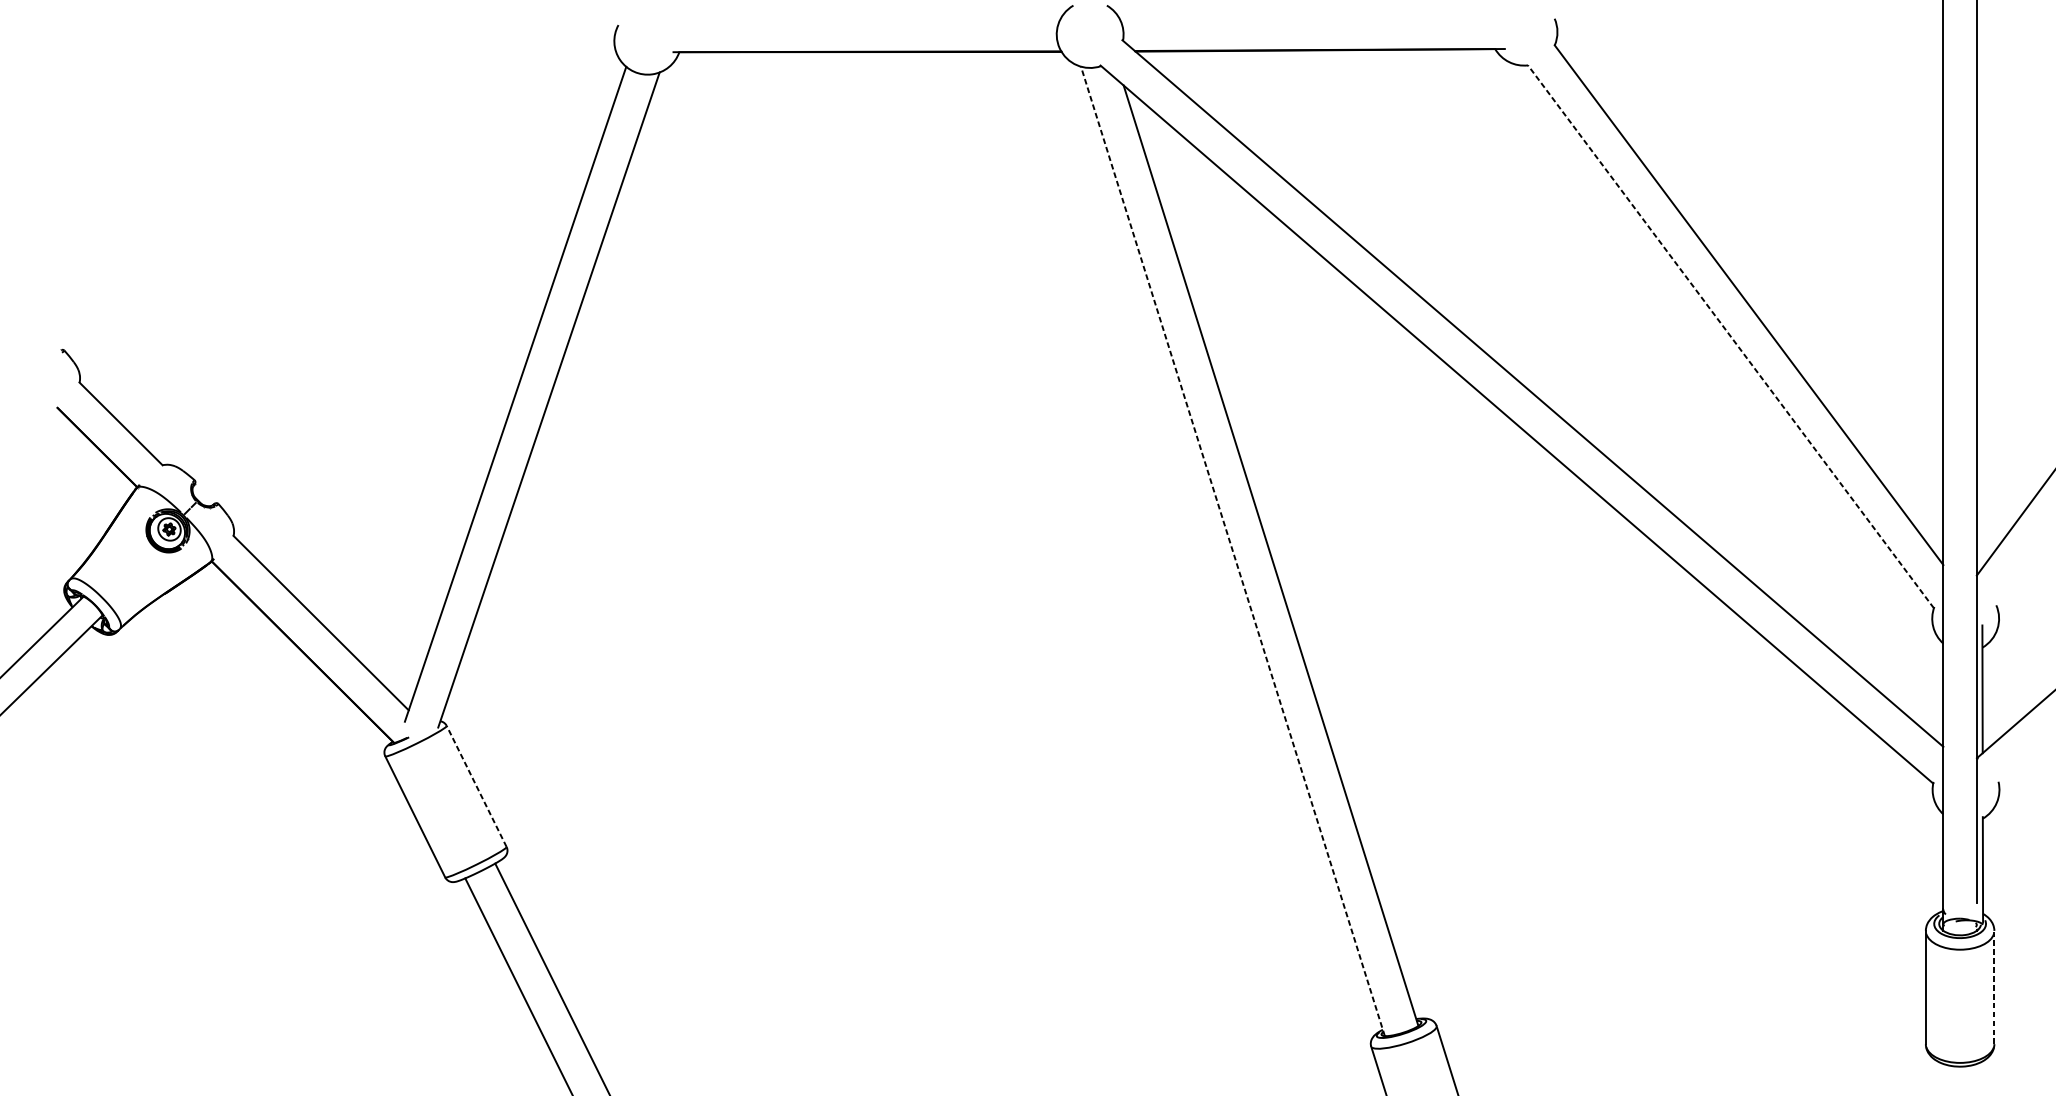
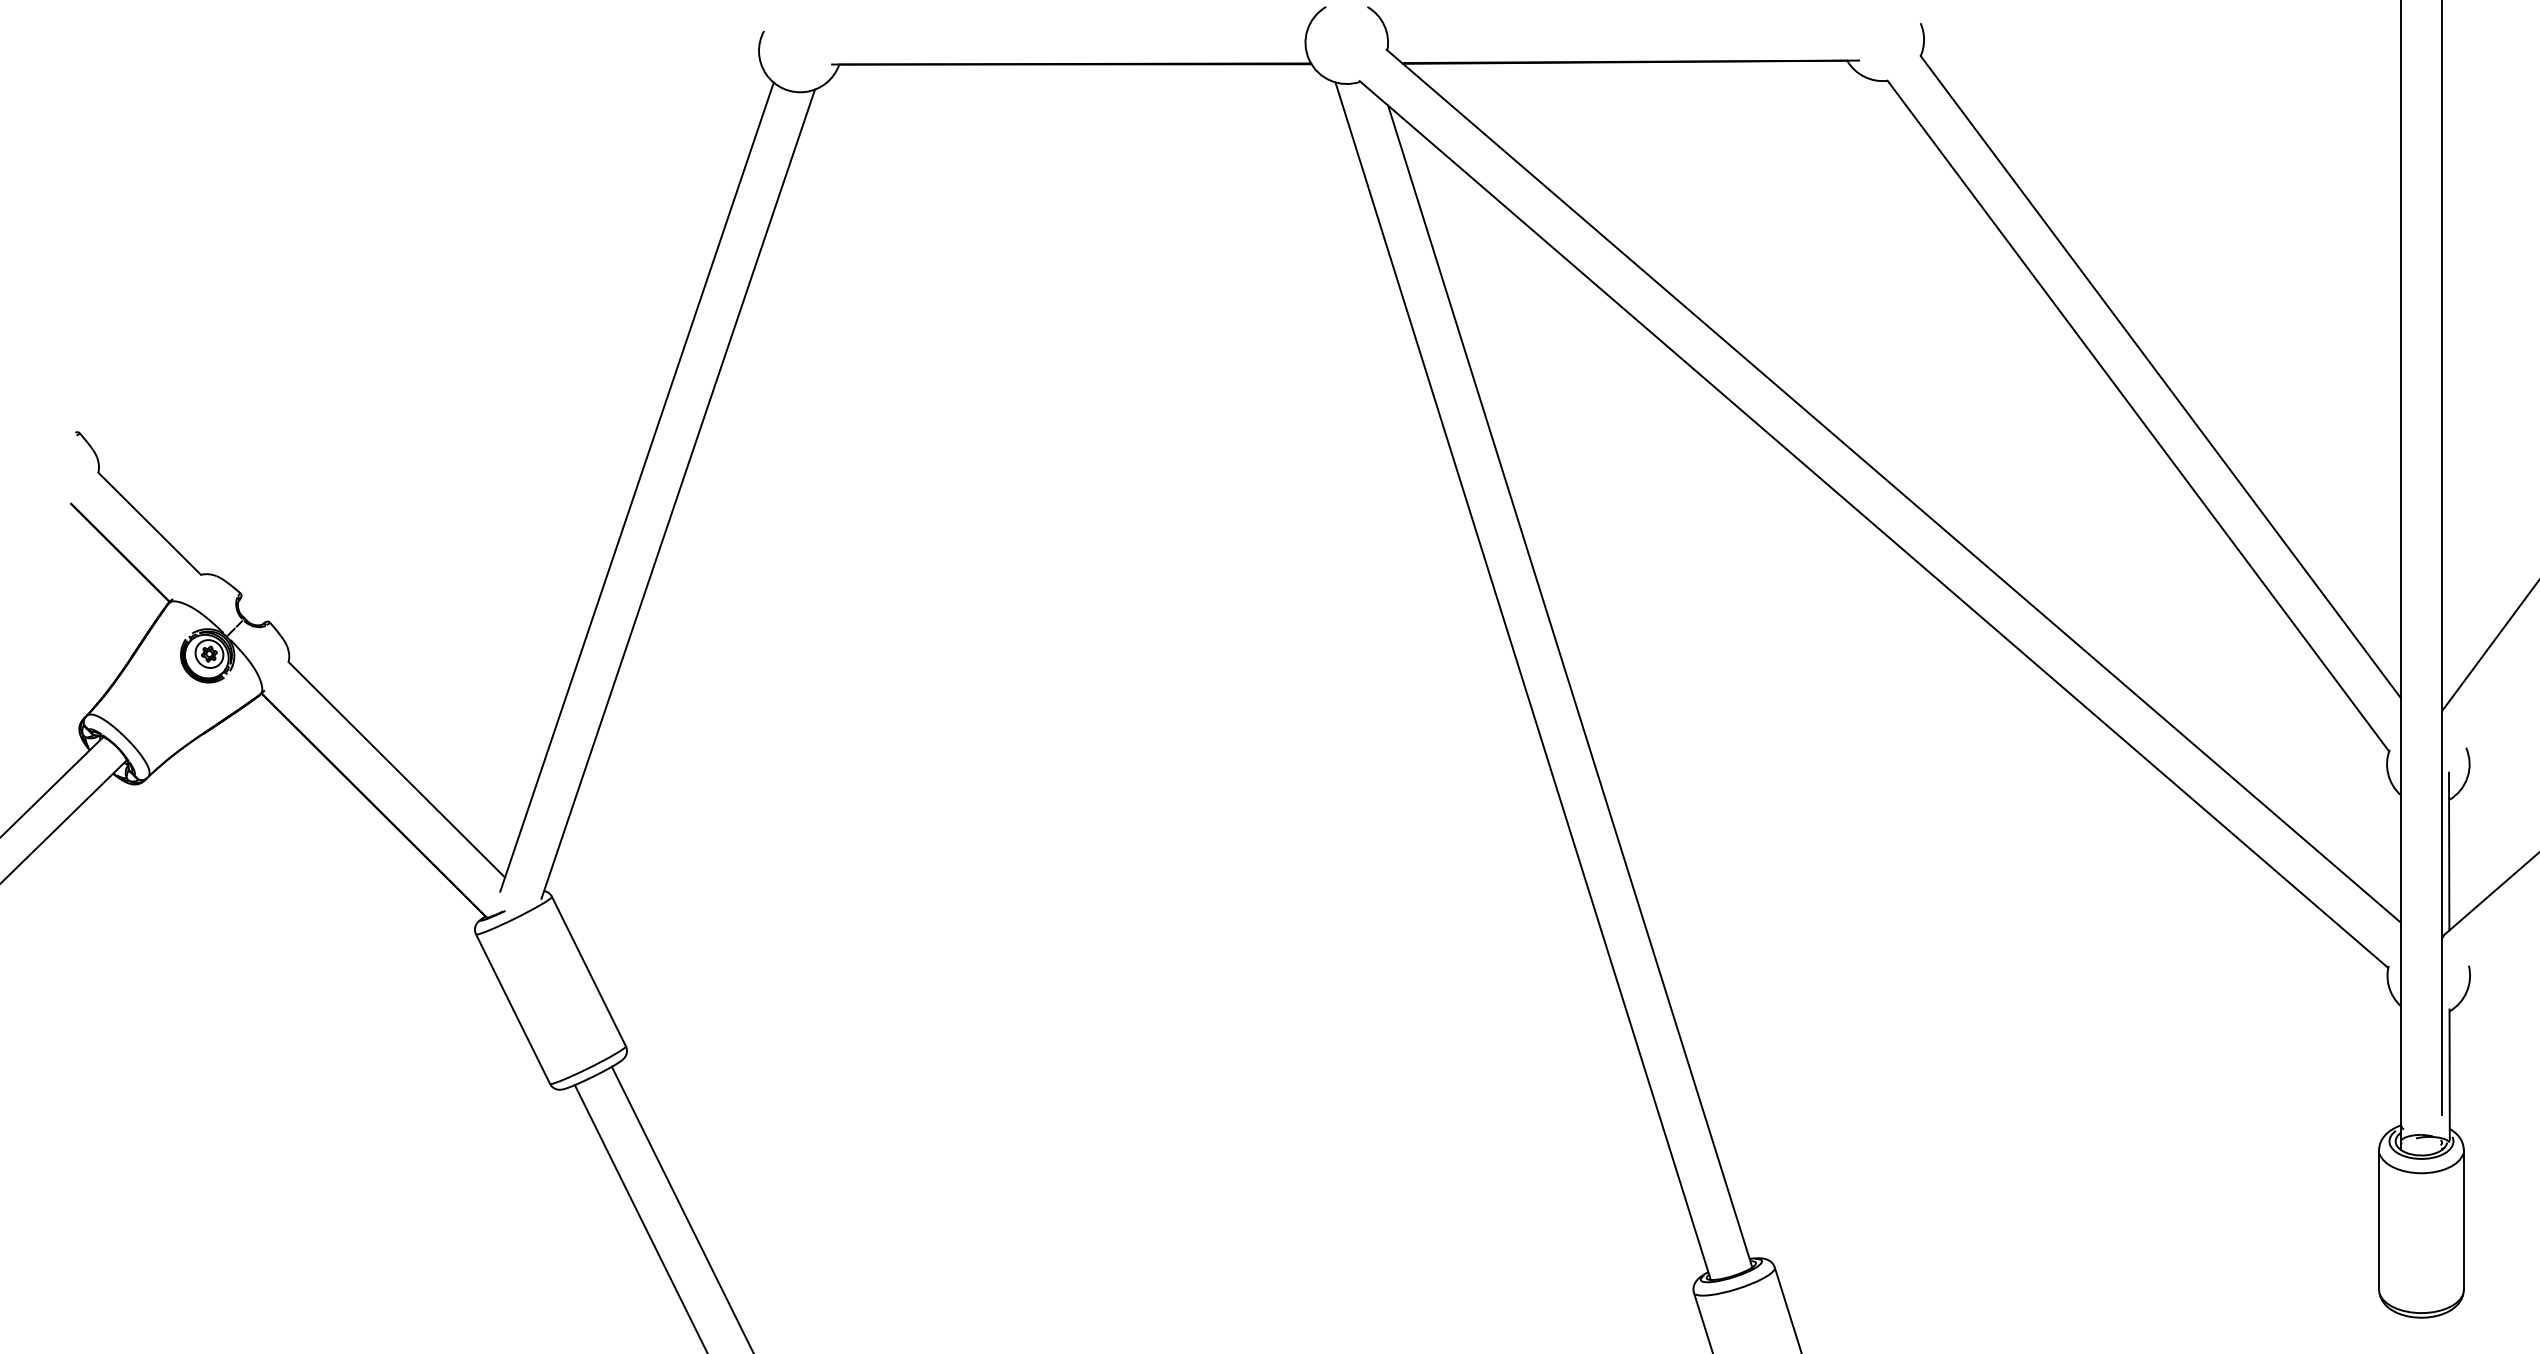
line: (1731, 337) -> (2138, 416), dashed -> solid
line: (1233, 550) -> (1523, 680), dashed -> solid
line: (476, 786) -> (588, 971), dashed -> solid
line: (1994, 987) -> (2463, 1219), dashed -> solid

